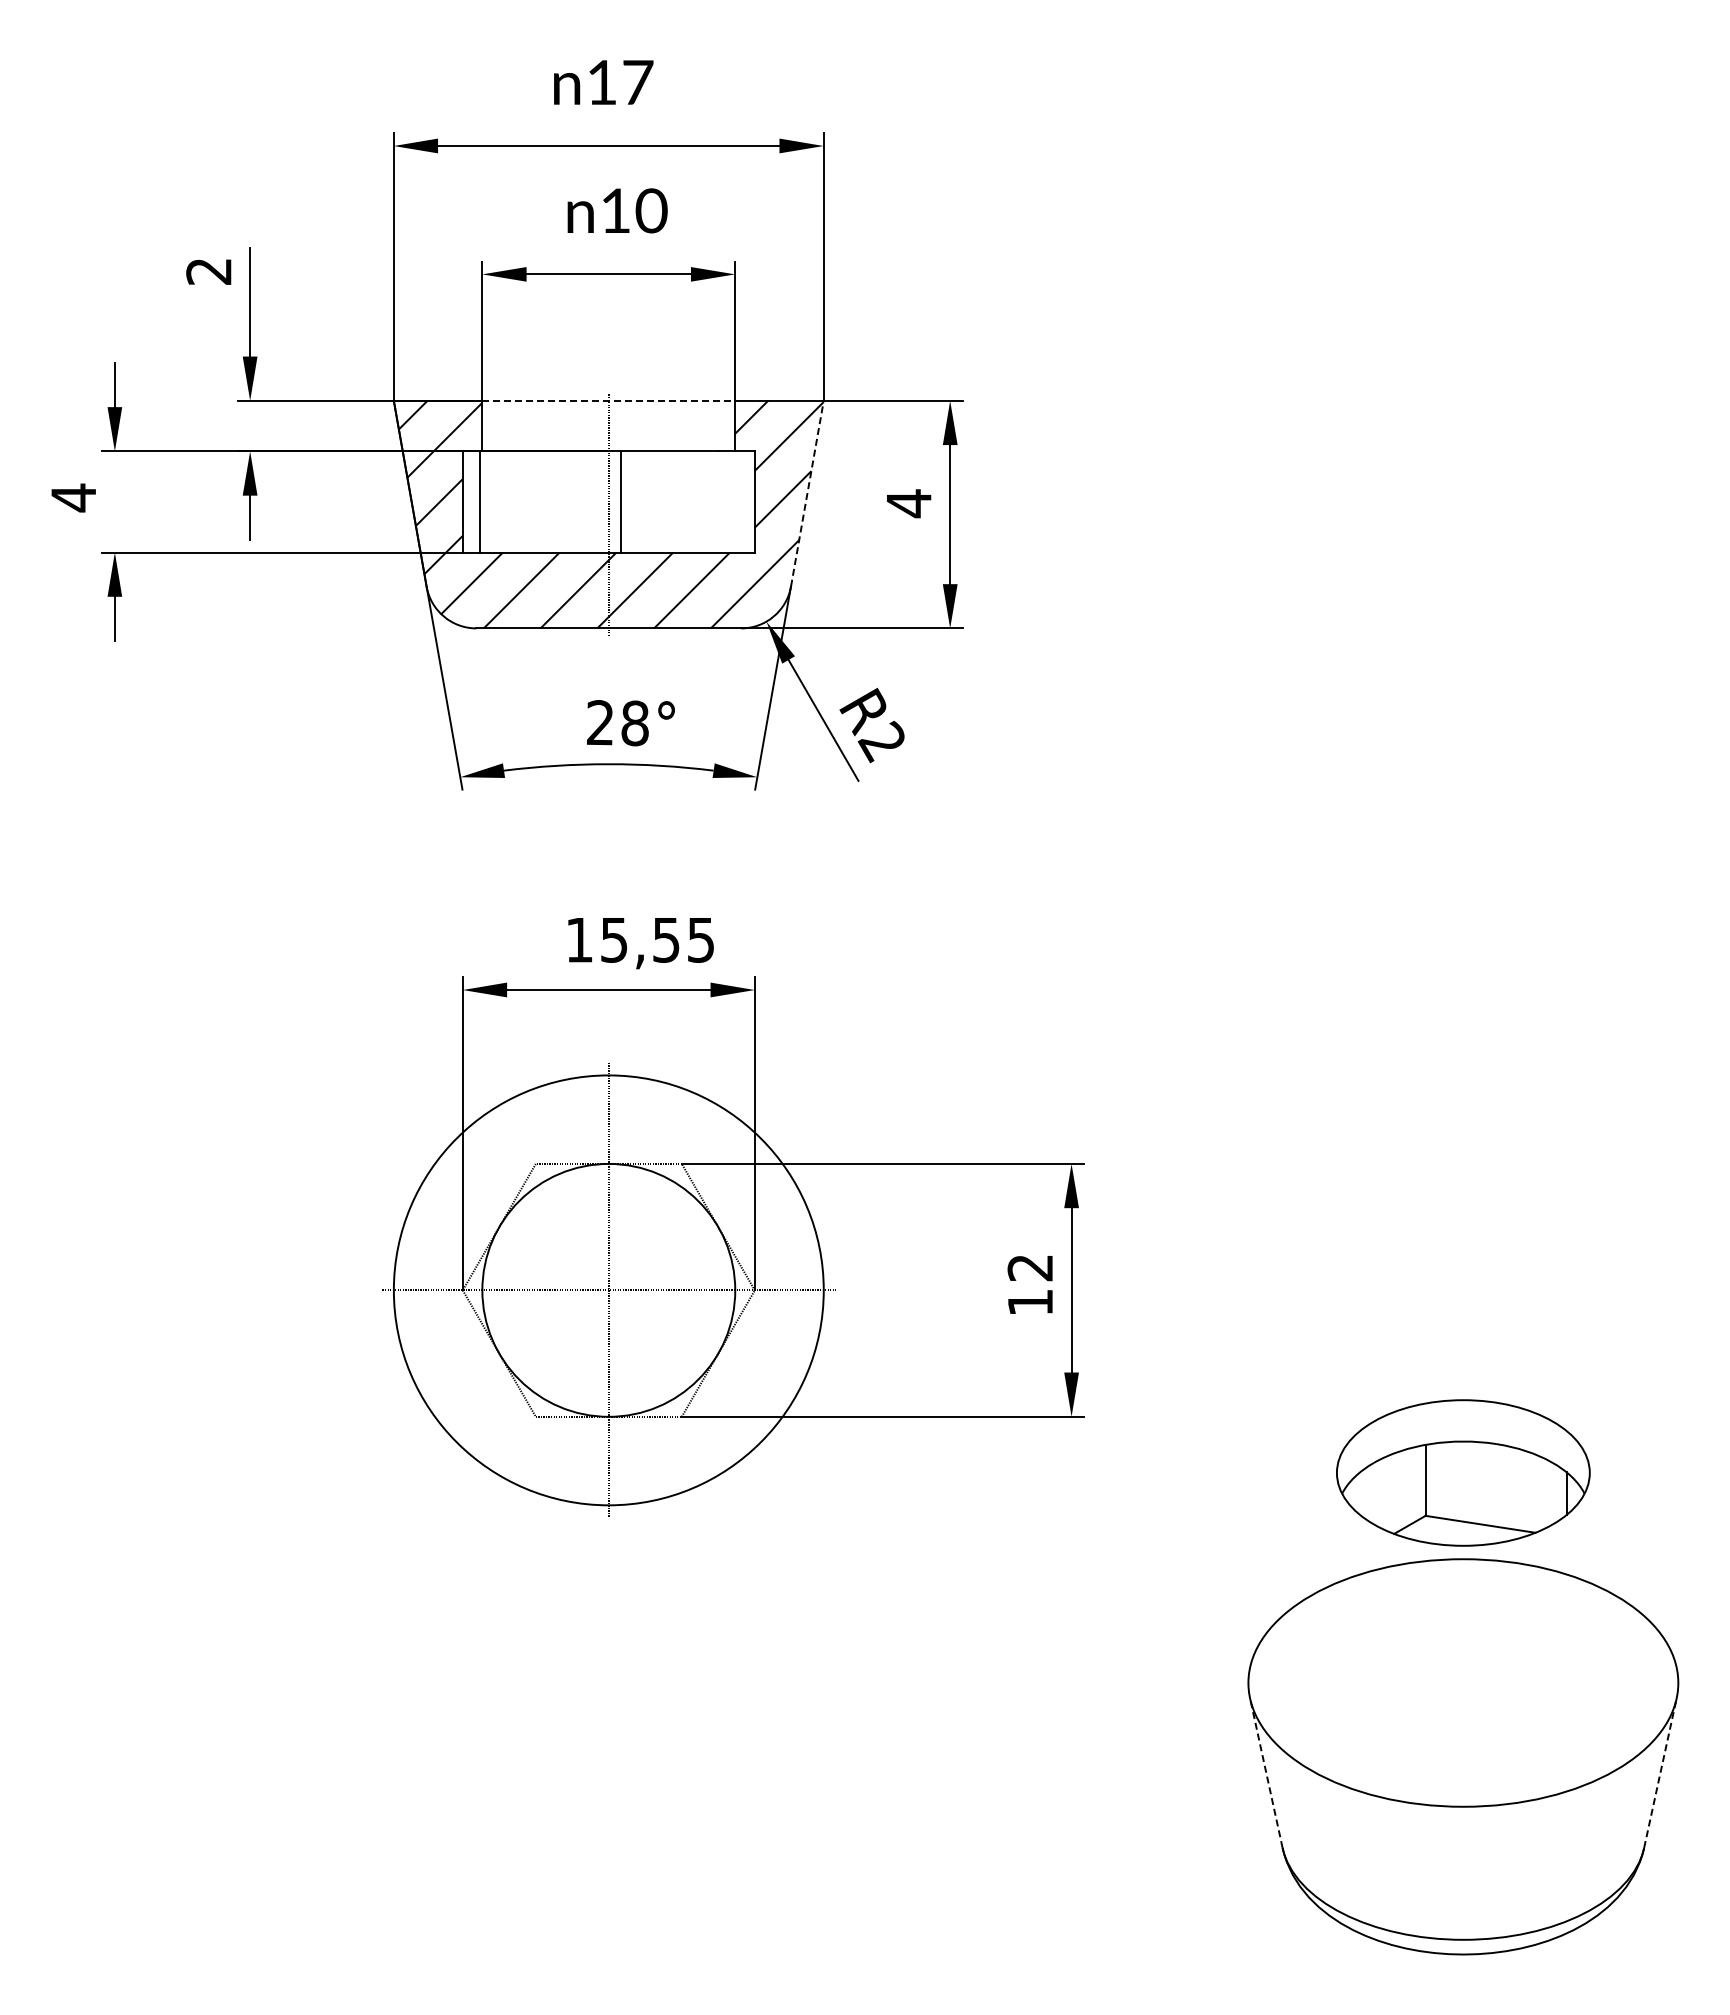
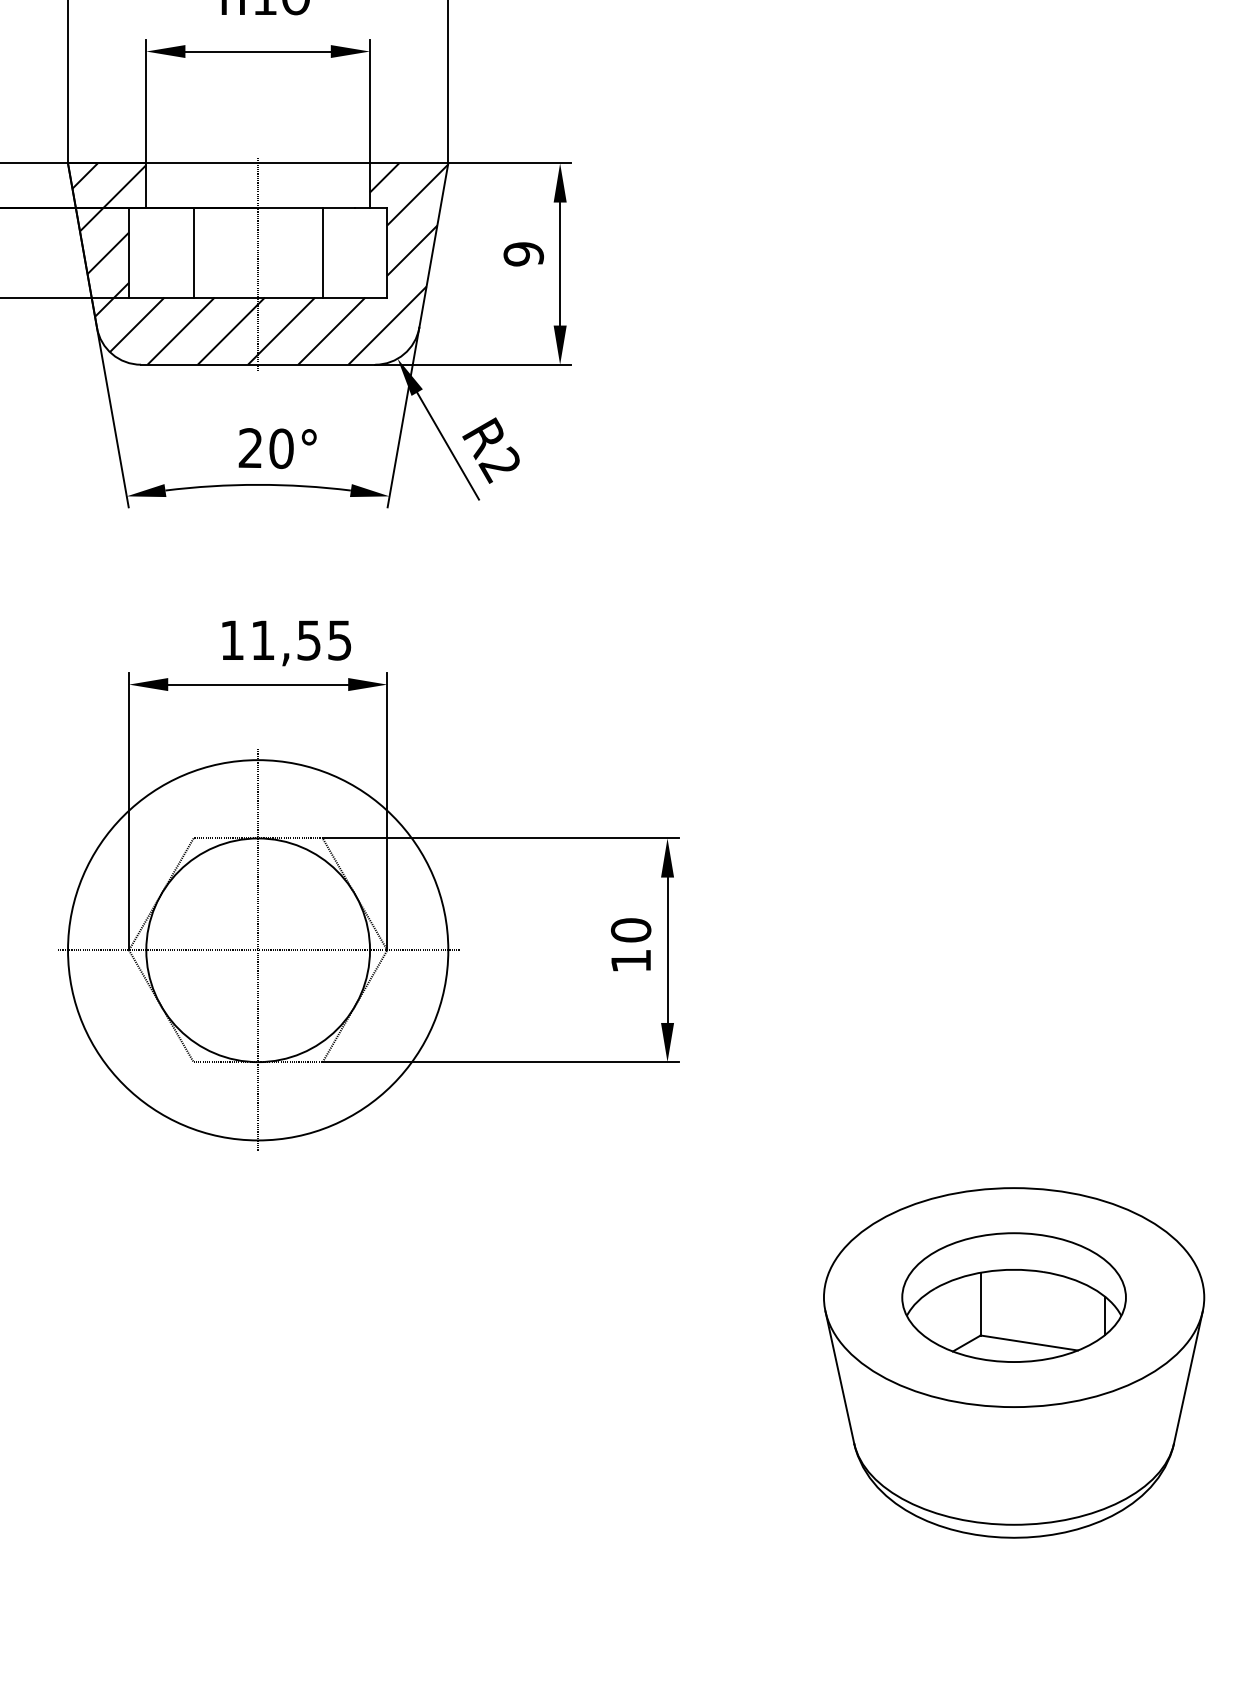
line: (609, 400) -> (258, 163), dashed -> solid
line: (807, 493) -> (433, 245), dashed -> solid
line: (479, 501) -> (193, 252), moved
line: (620, 501) -> (322, 252), moved
text: (908, 503) -> (523, 254), 4 -> 9
text: (635, 723) -> (281, 448), 28° -> 20°
text: (613, 940) -> (262, 640), 15,55 -> 11,55
text: (1030, 1267) -> (631, 930), 12 -> 10
part: (1463, 1472) -> (1014, 1297), moved
line: (1266, 1773) -> (839, 1377), dashed -> solid
line: (1660, 1773) -> (1188, 1377), dashed -> solid

